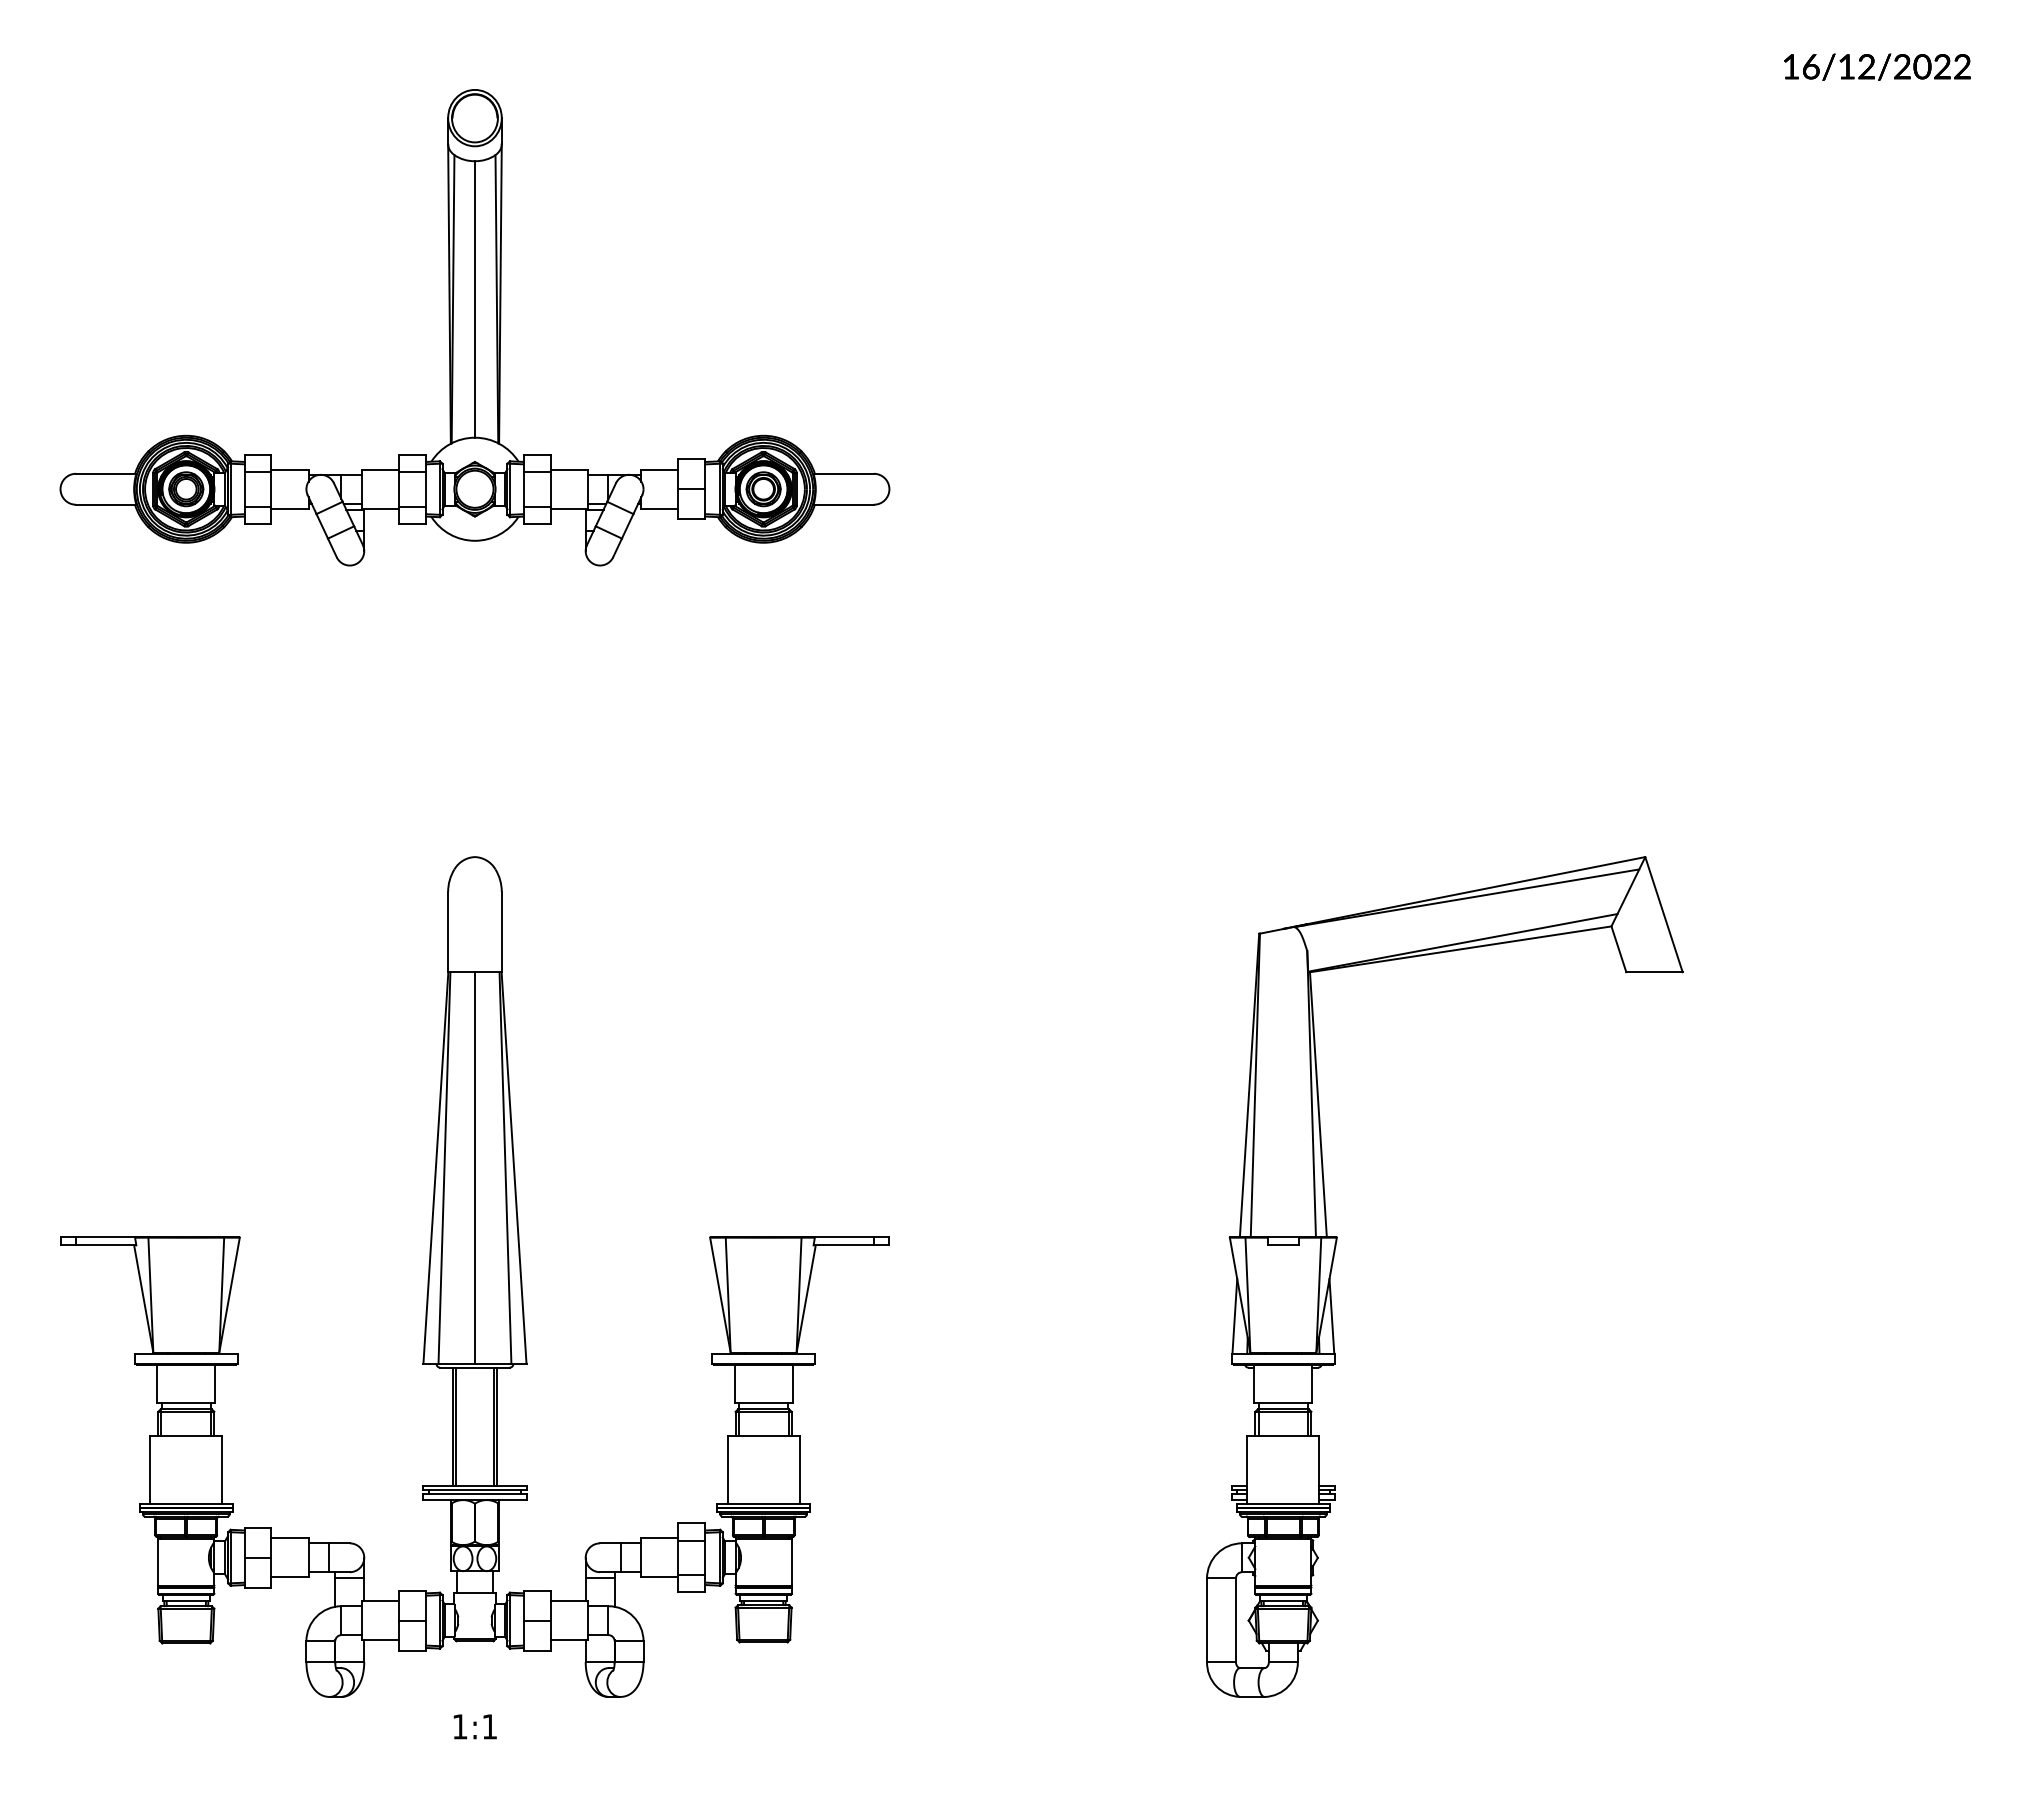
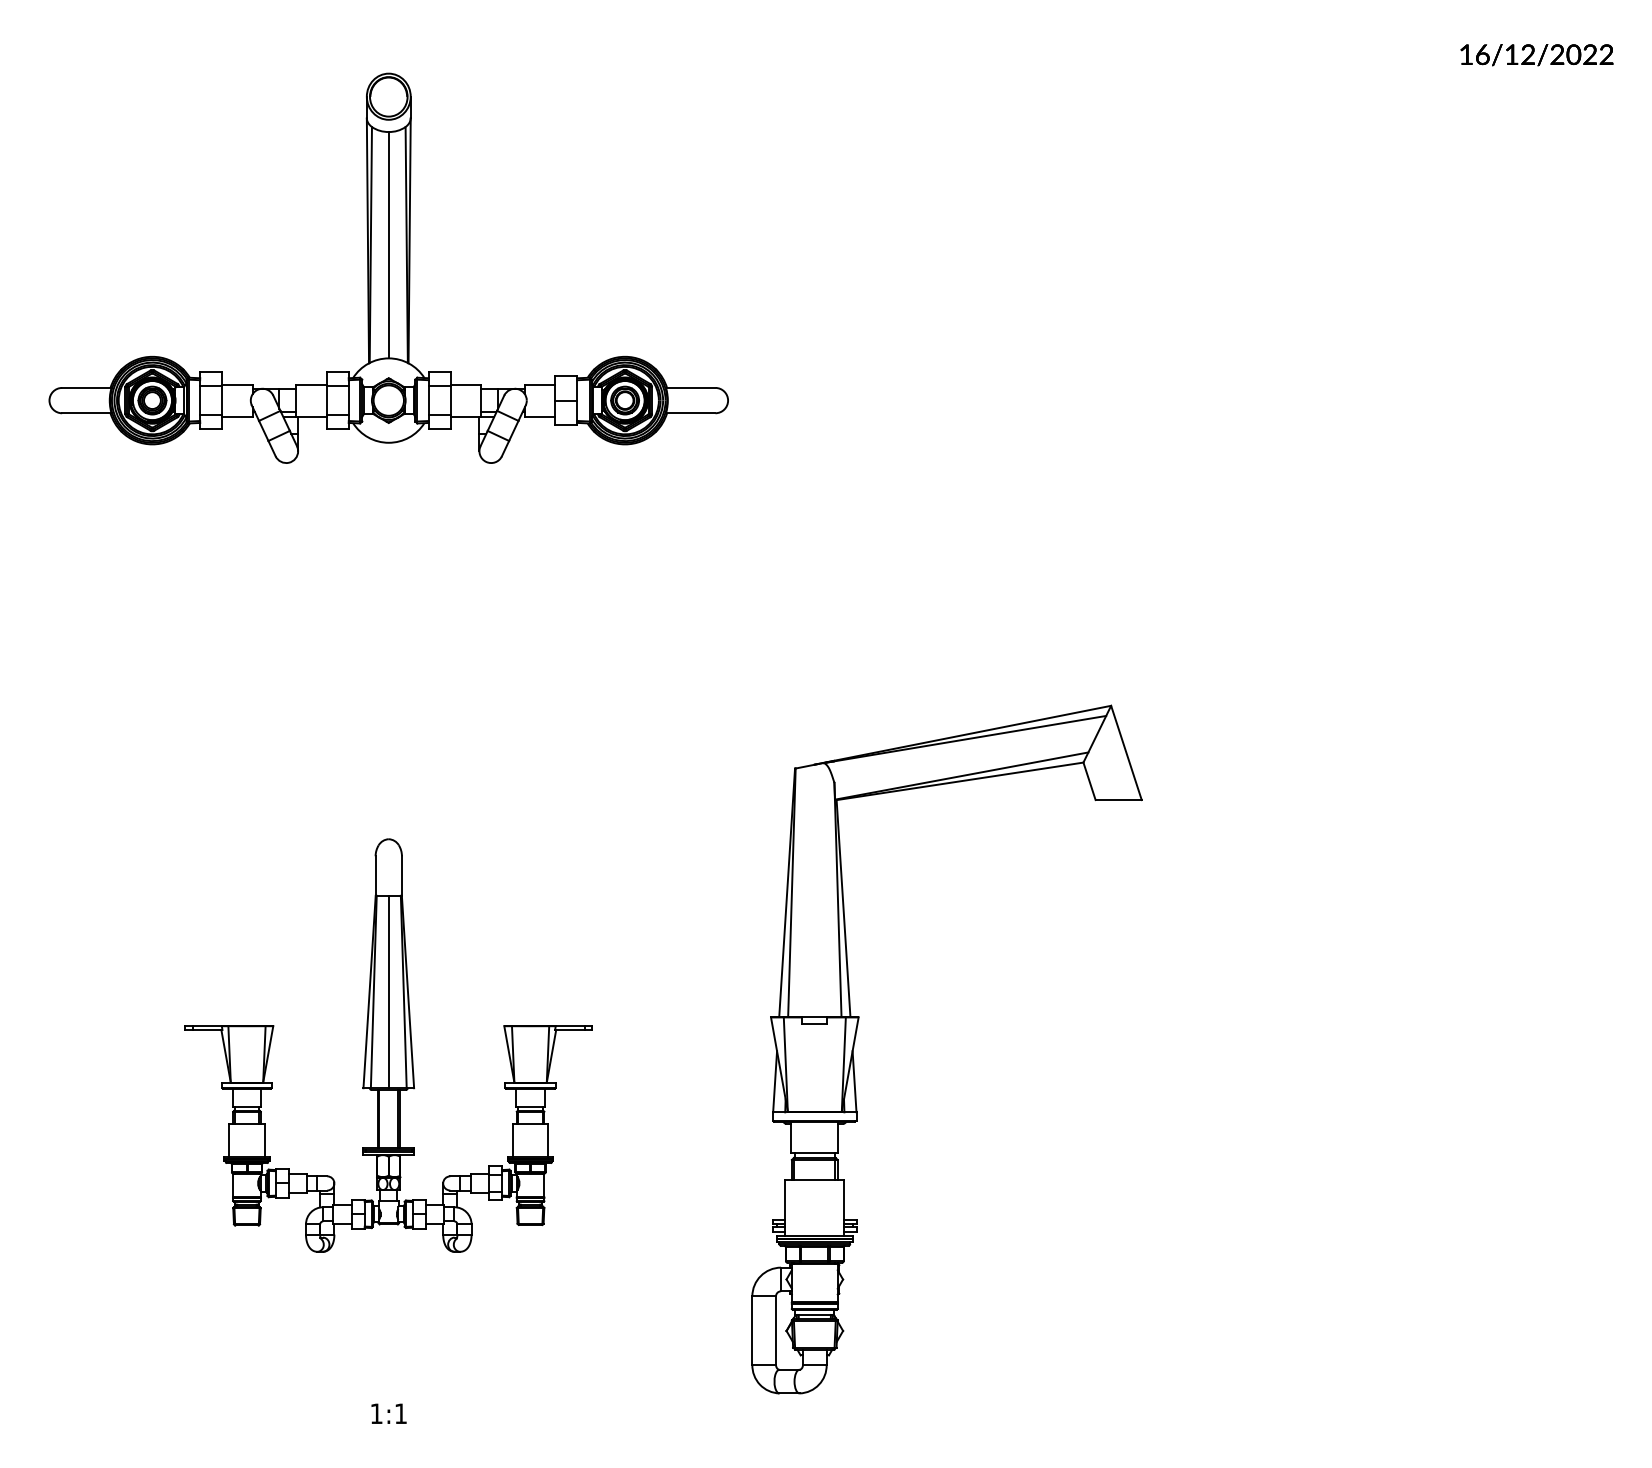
part: (1334, 1258) -> (856, 1034), moved
part: (474, 1276) -> (388, 1045), size x0.6

